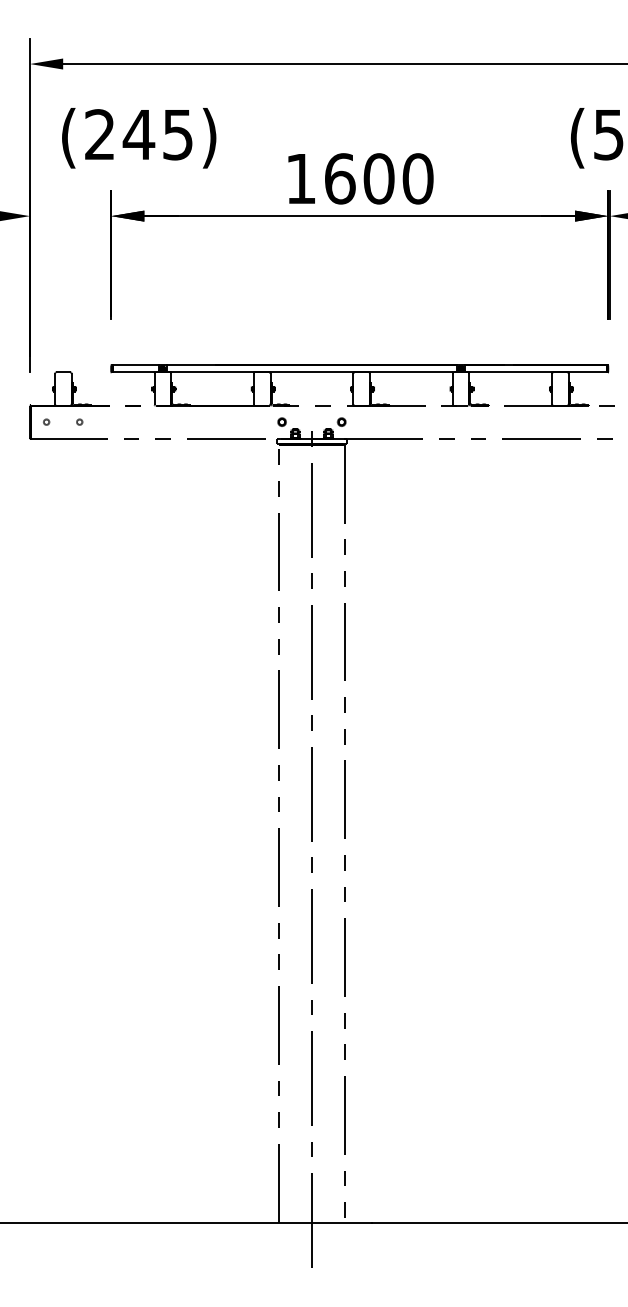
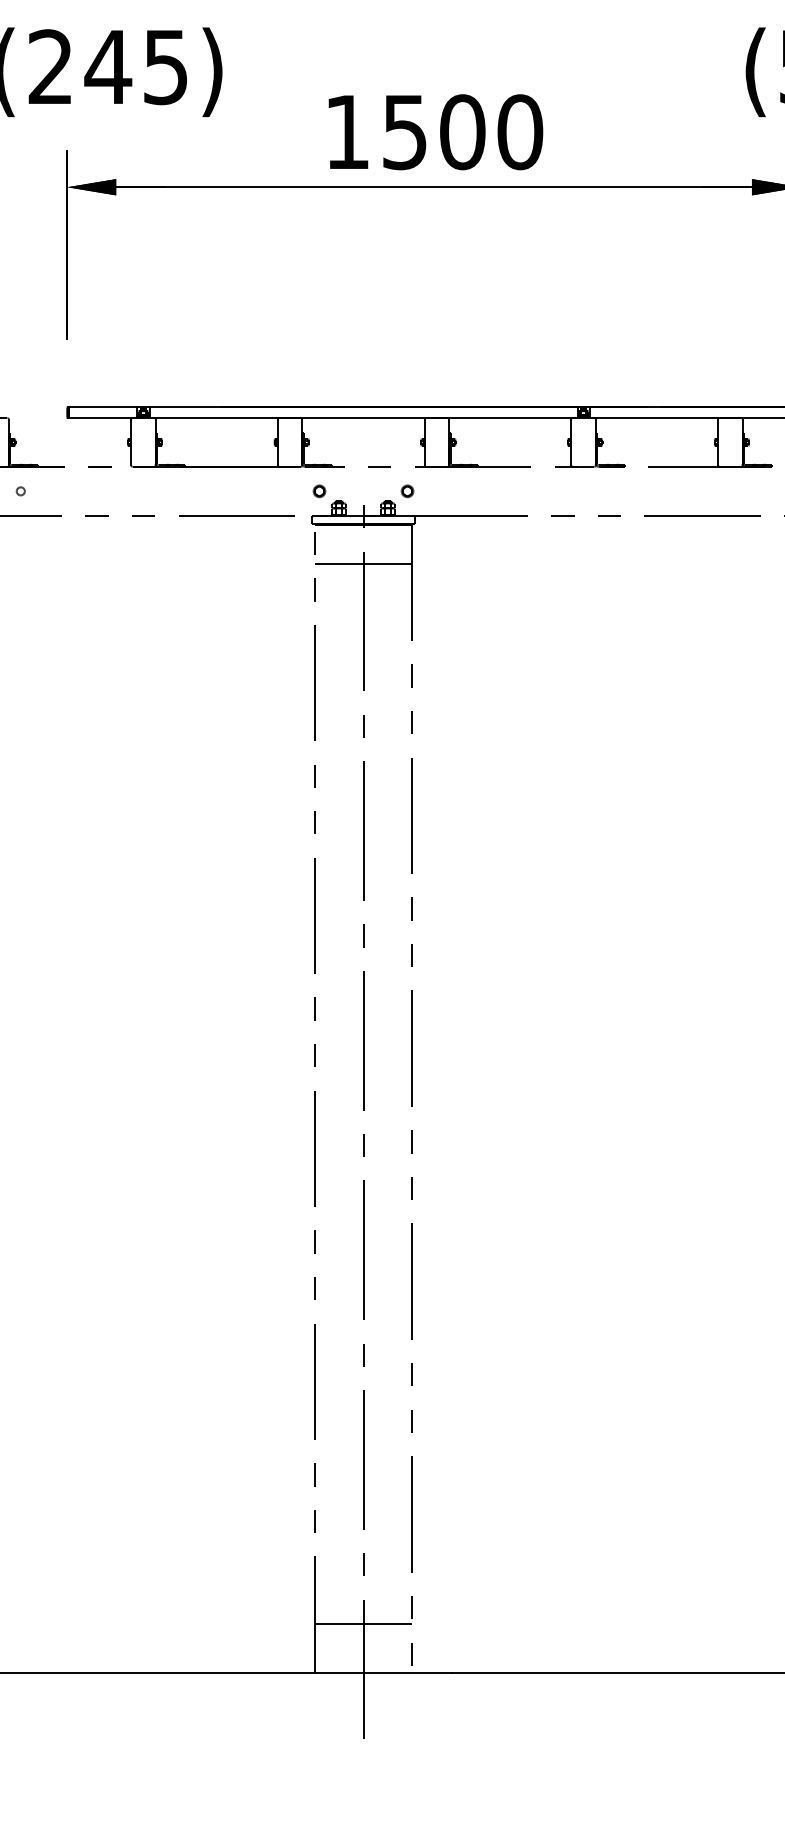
text: (340, 178) -> (405, 131), 1600 -> 1500
line: (311, 471) -> (362, 564), added
line: (311, 1189) -> (362, 1623), added

